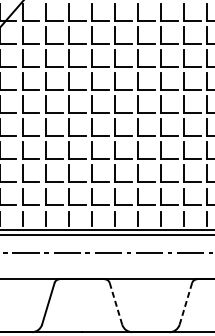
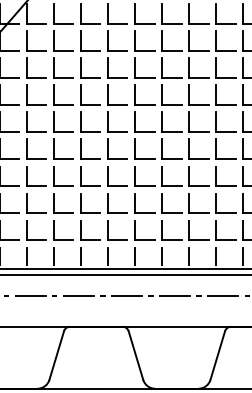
line: (115, 303) -> (135, 355), dashed -> solid
line: (185, 304) -> (217, 356), dashed -> solid

